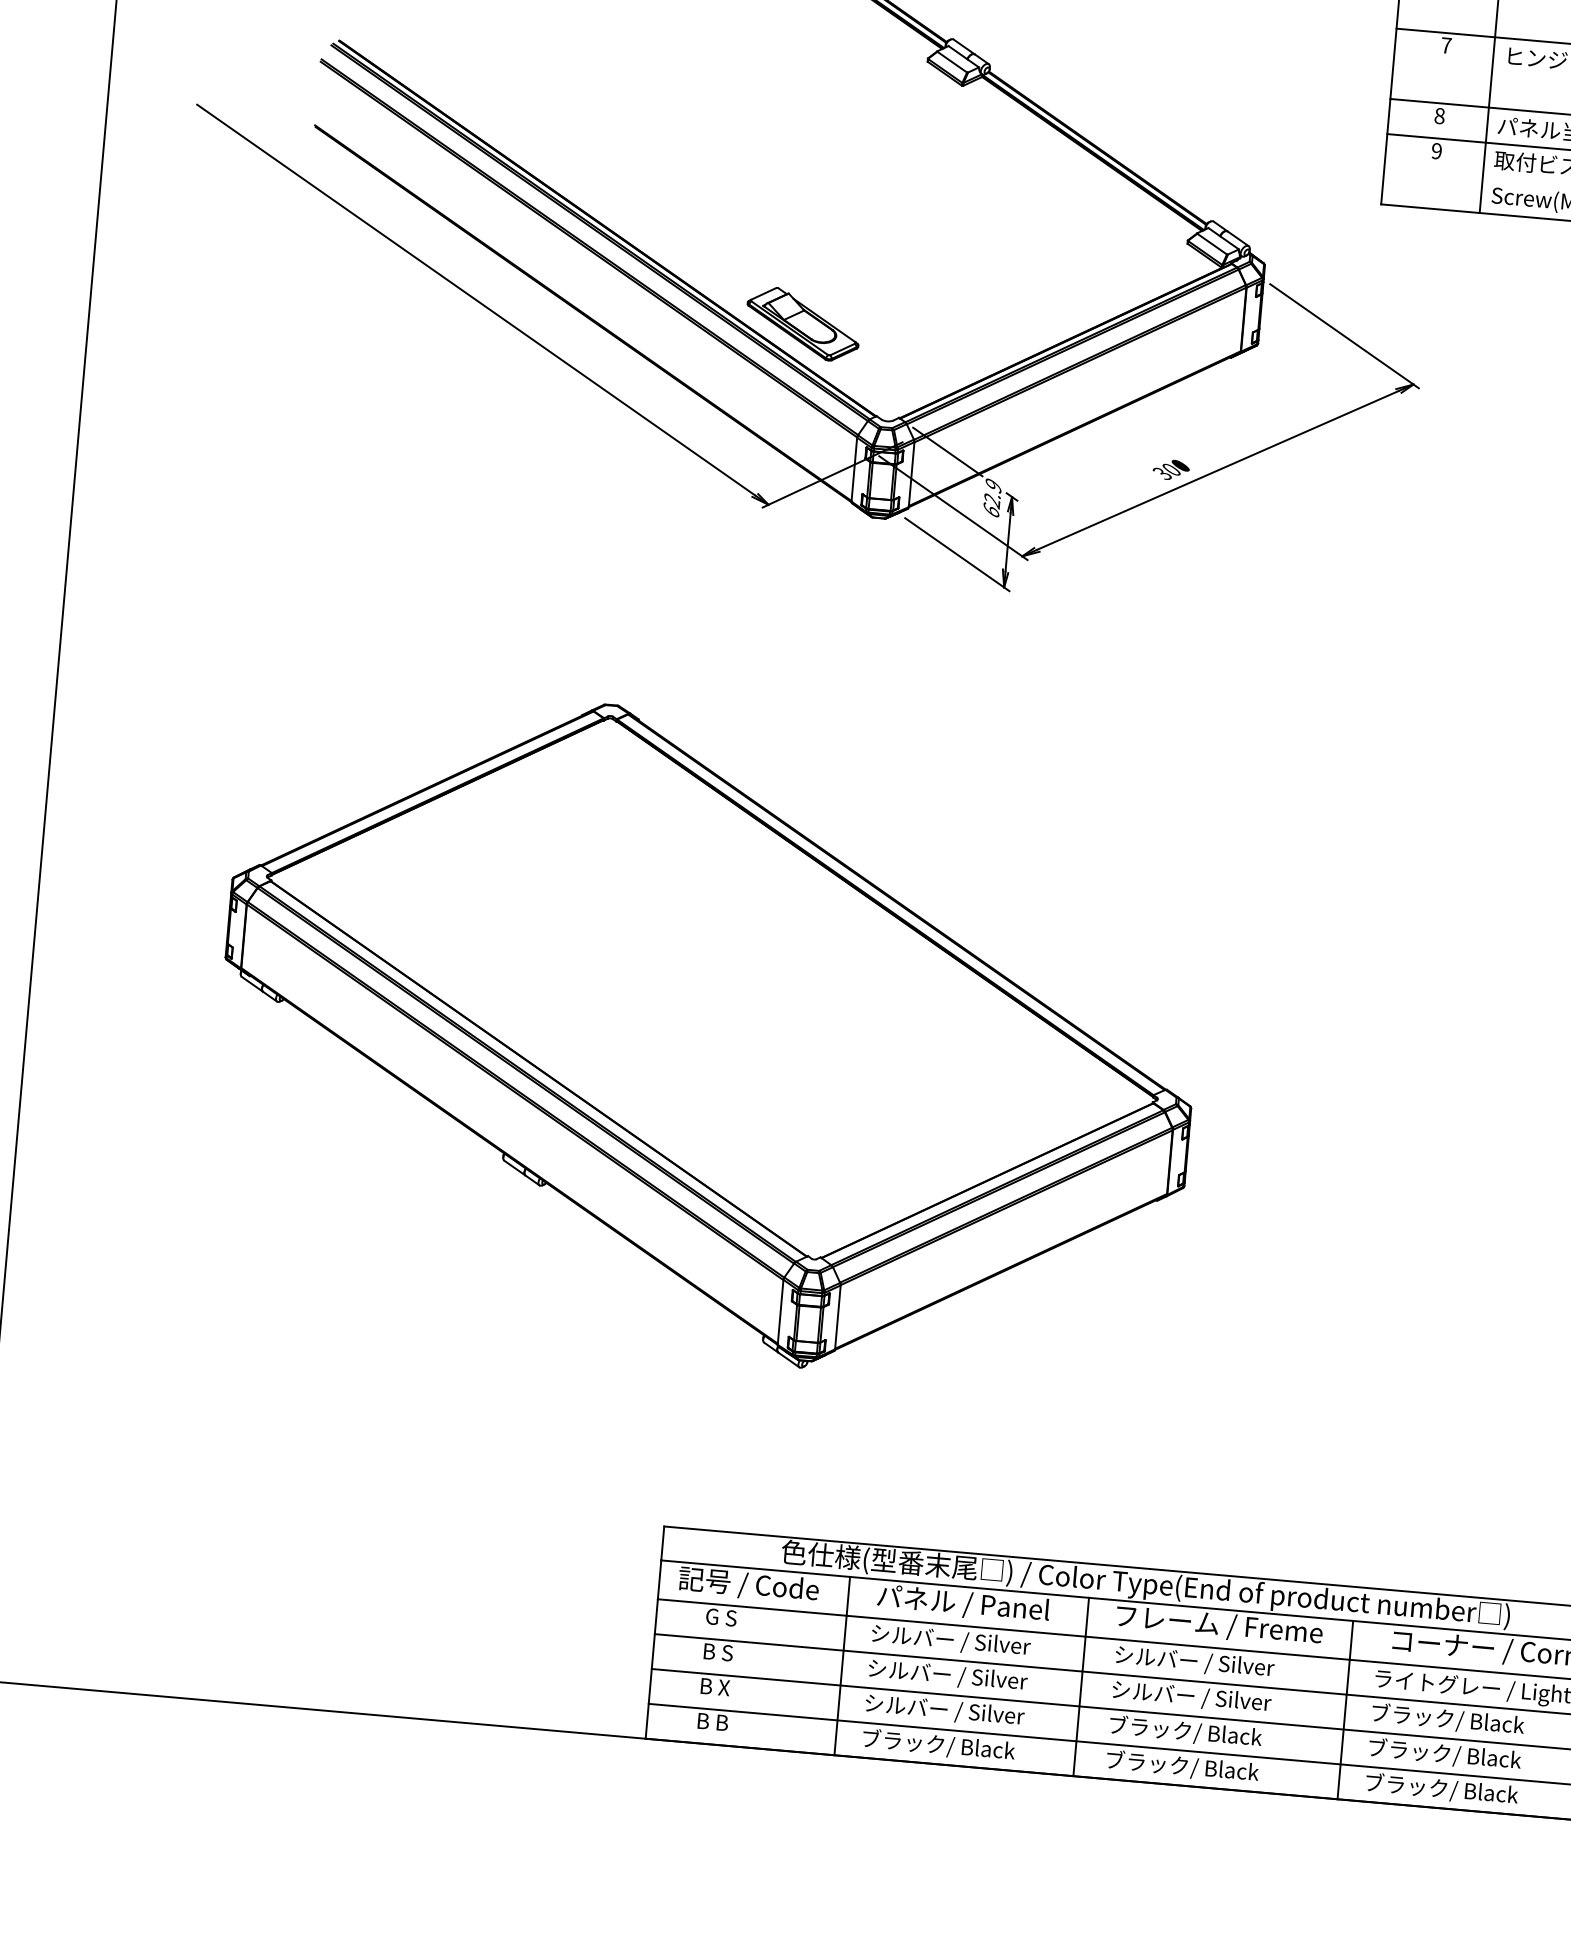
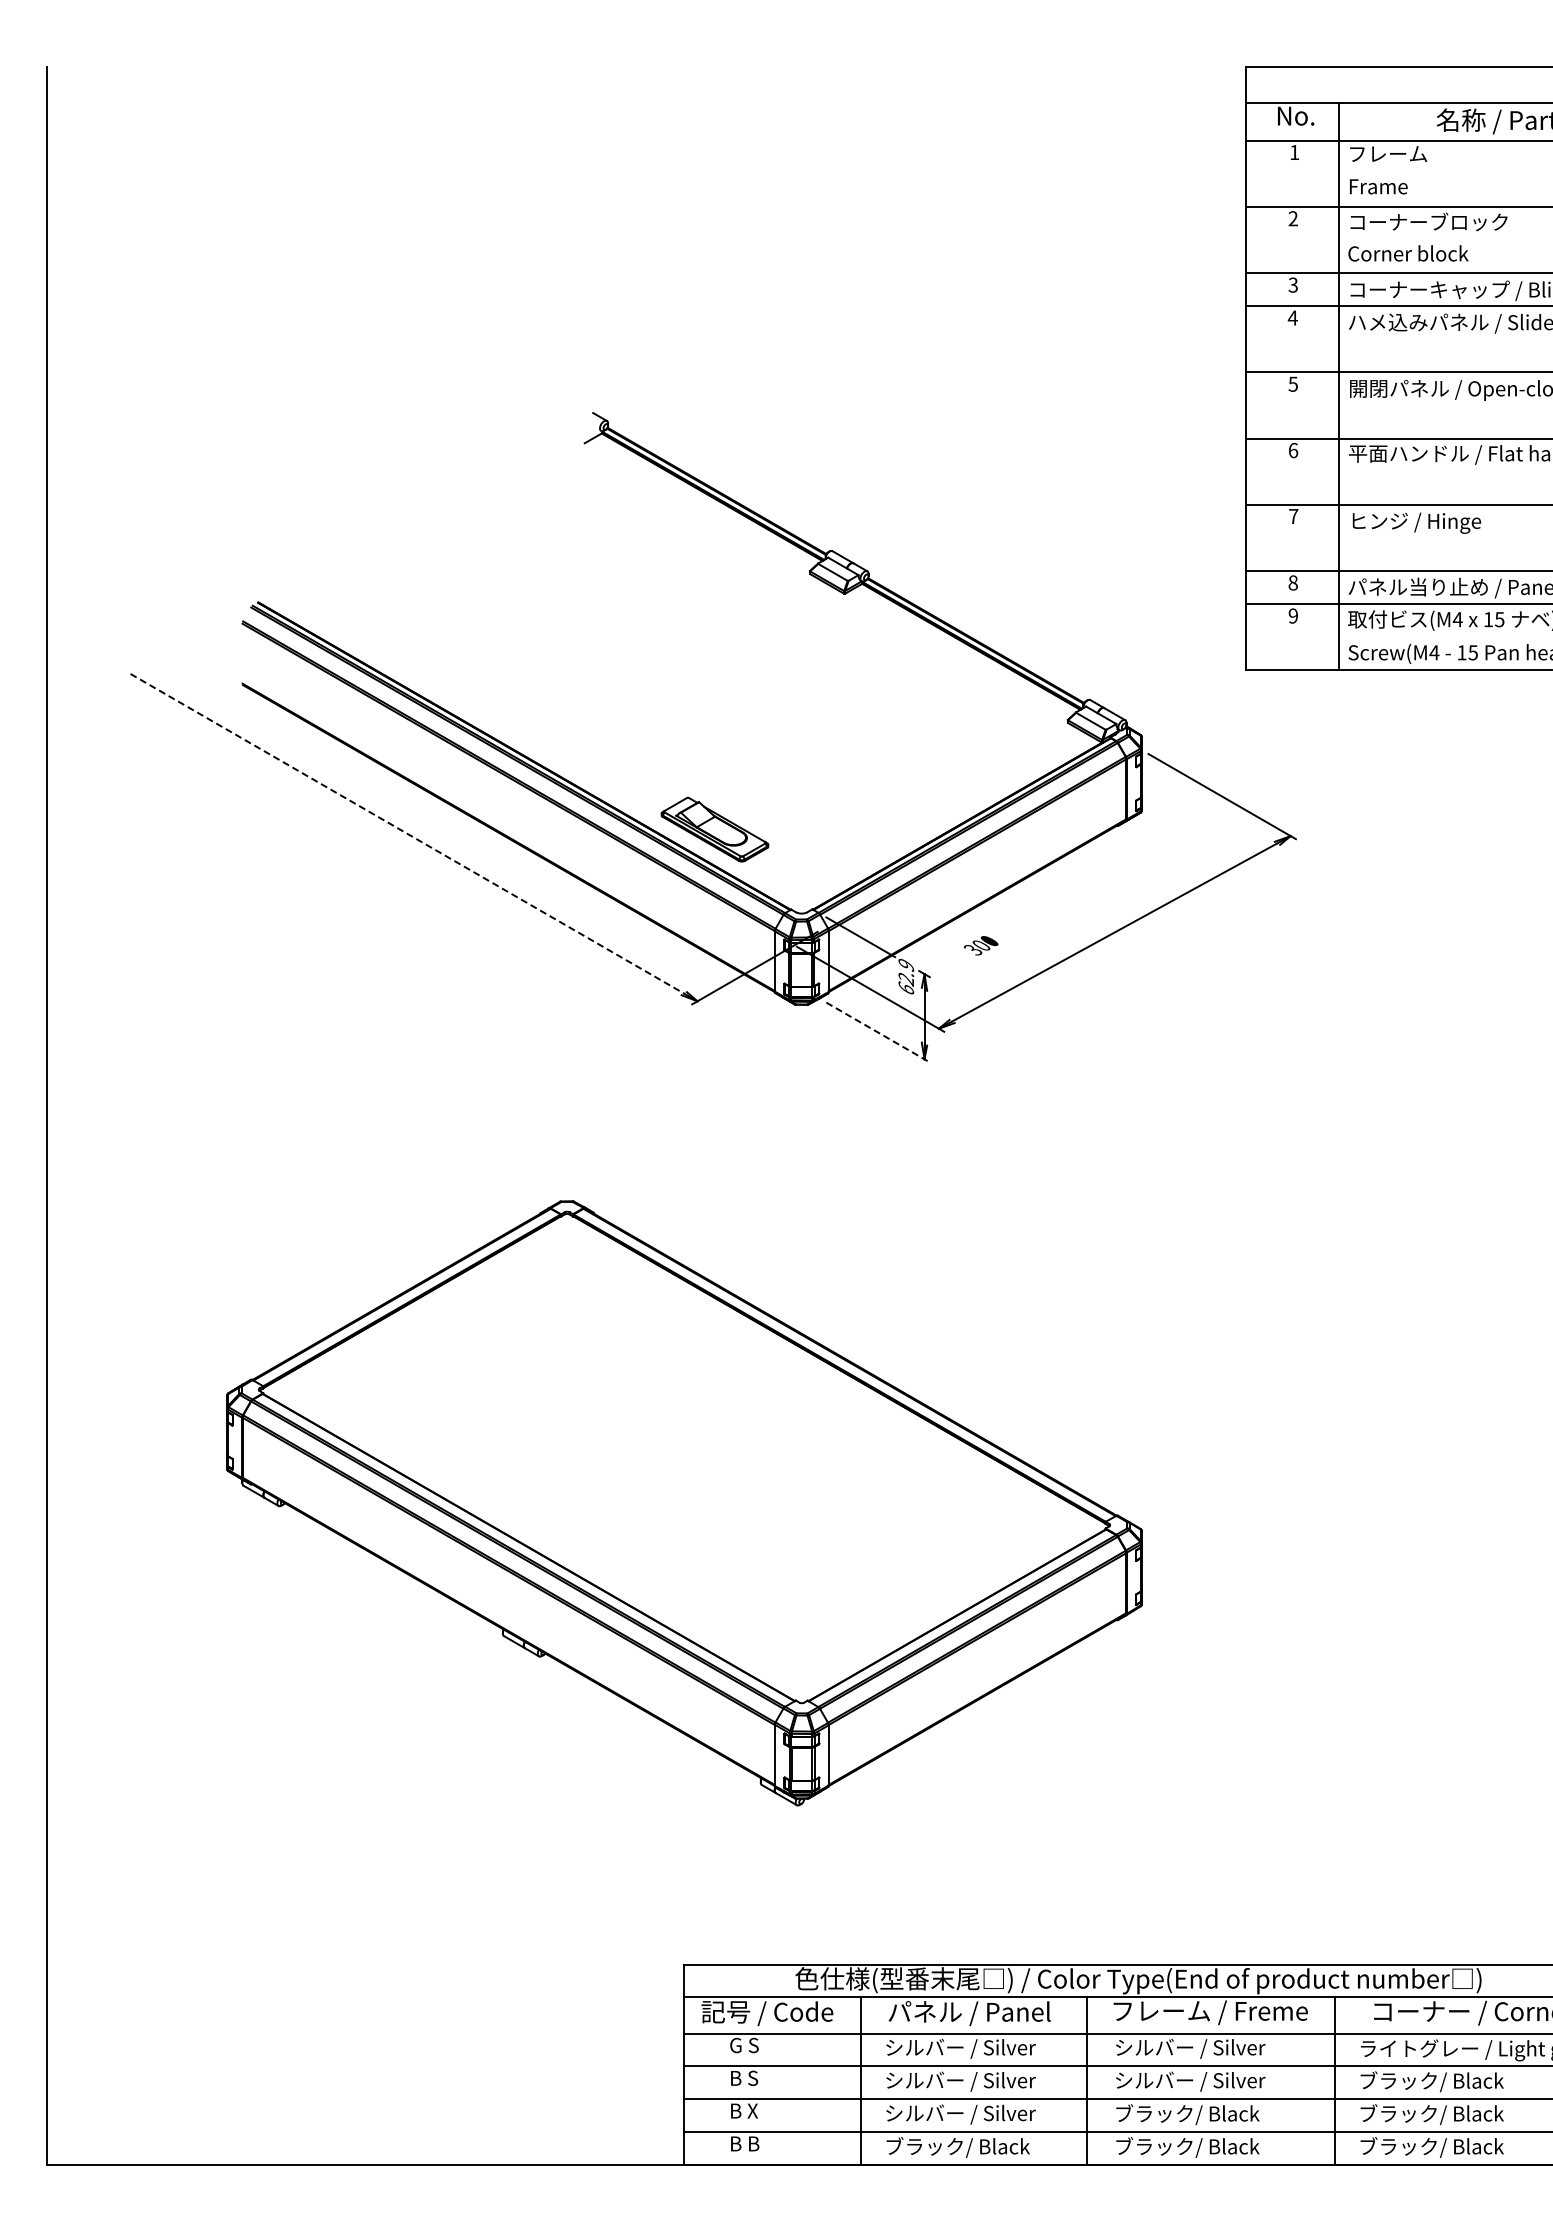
line: (476, 299) -> (407, 833), solid -> dashed
text: (1170, 469) -> (980, 945), moved
line: (957, 554) -> (878, 1032), solid -> dashed

